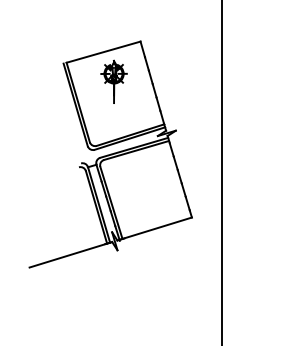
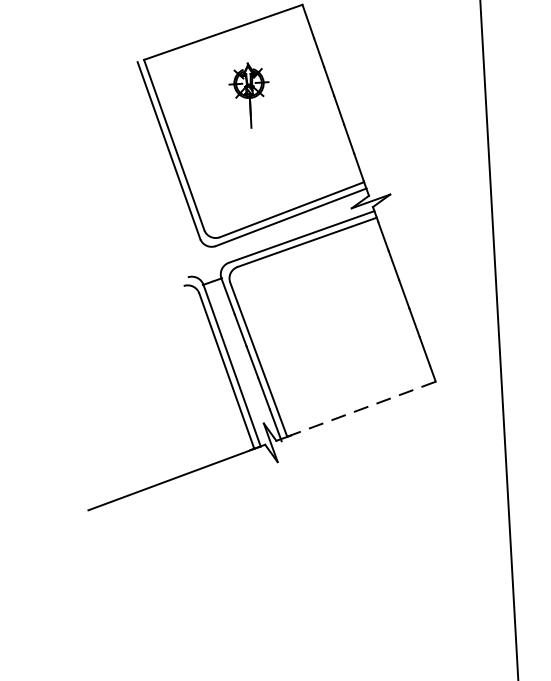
part: (113, 81) -> (248, 94), size x0.7
line: (155, 228) -> (357, 409), solid -> dashed

